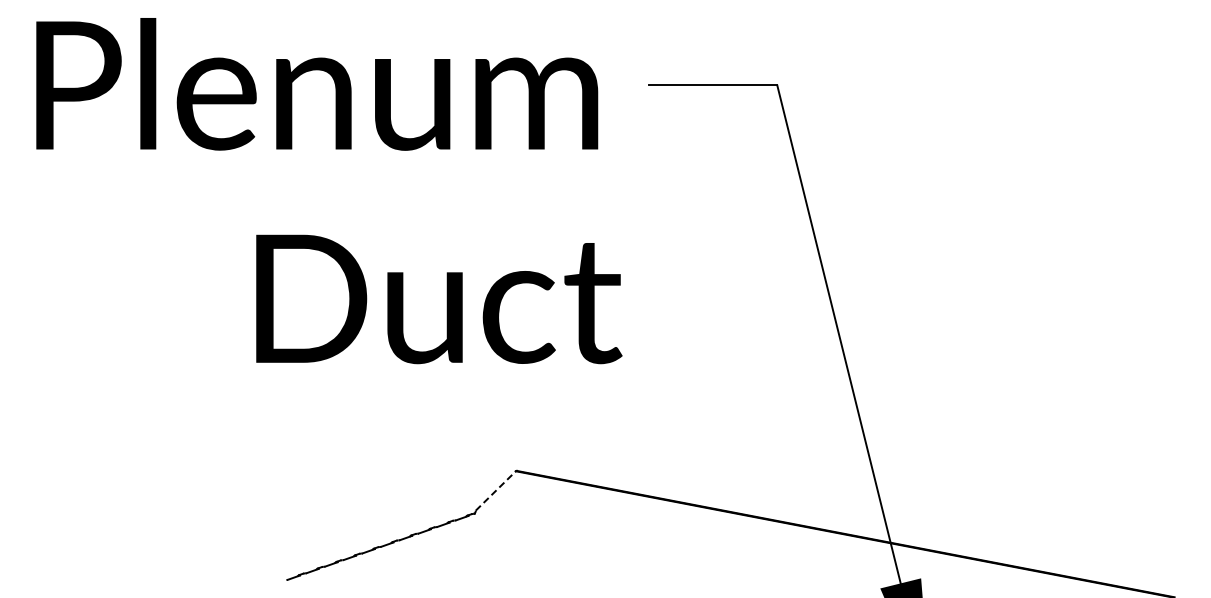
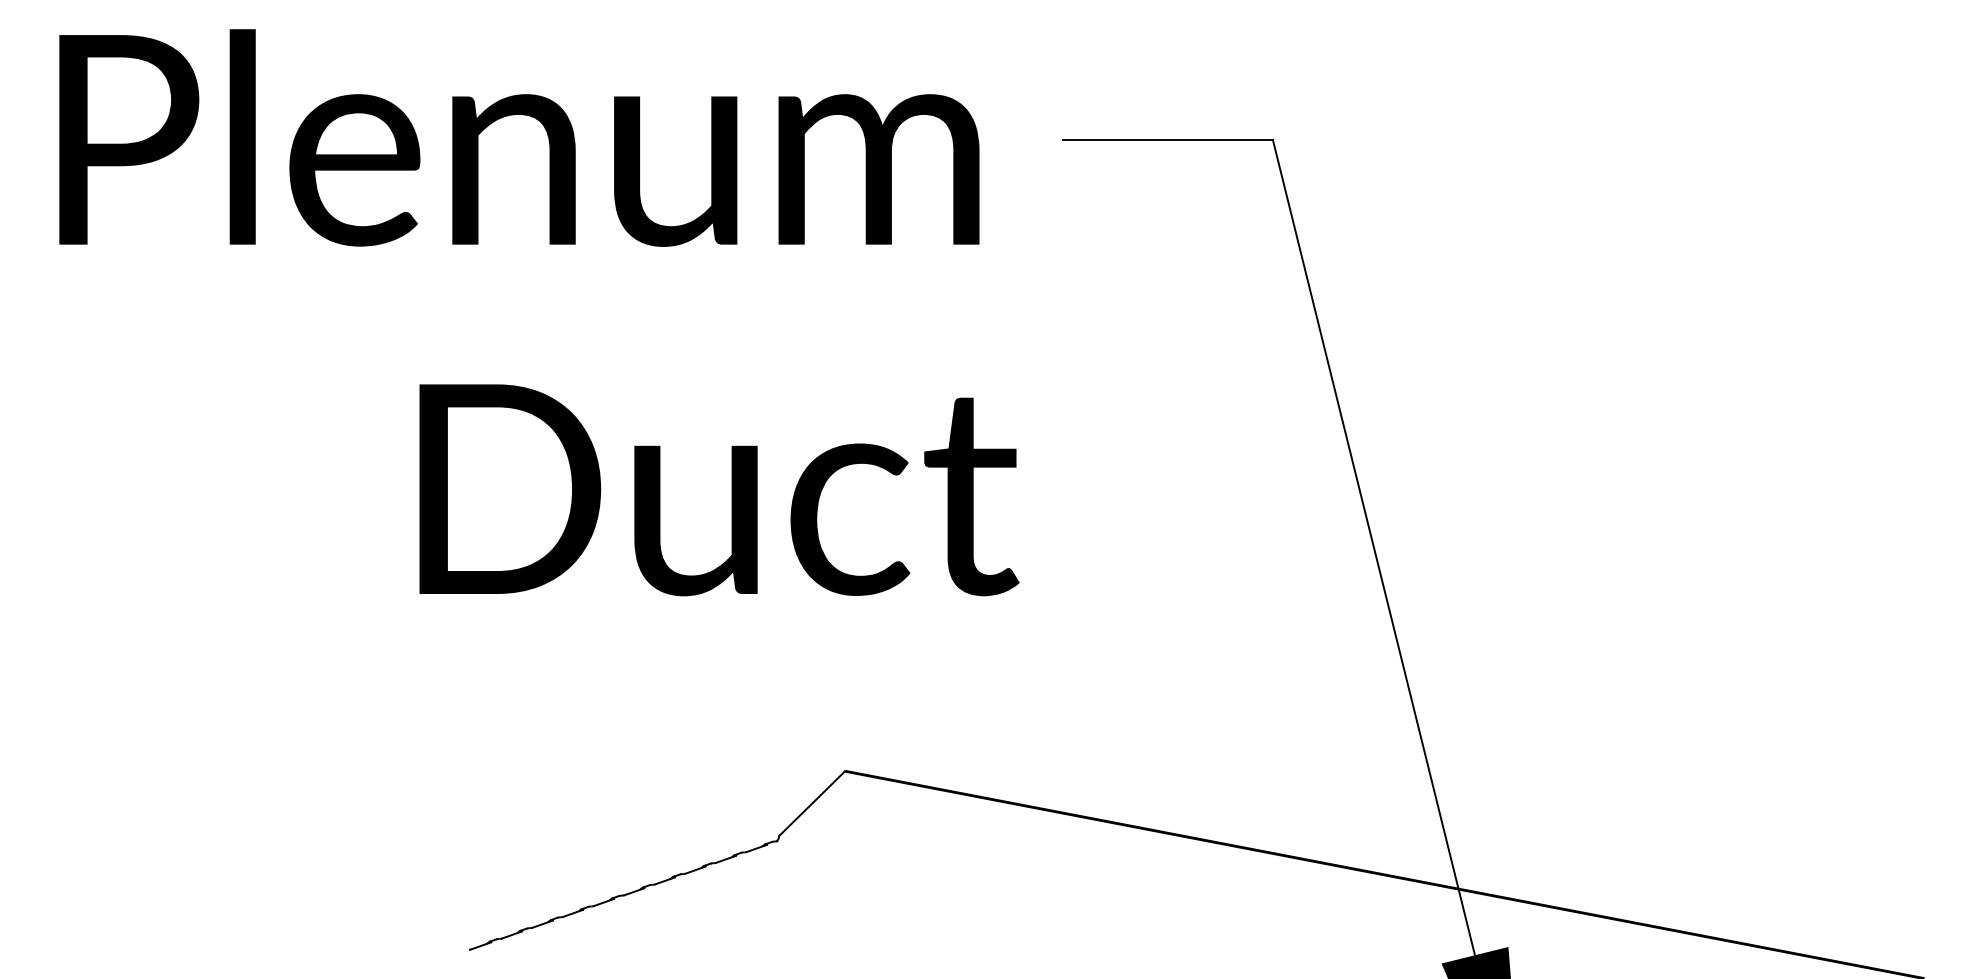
line: (496, 490) -> (812, 803), dashed -> solid

